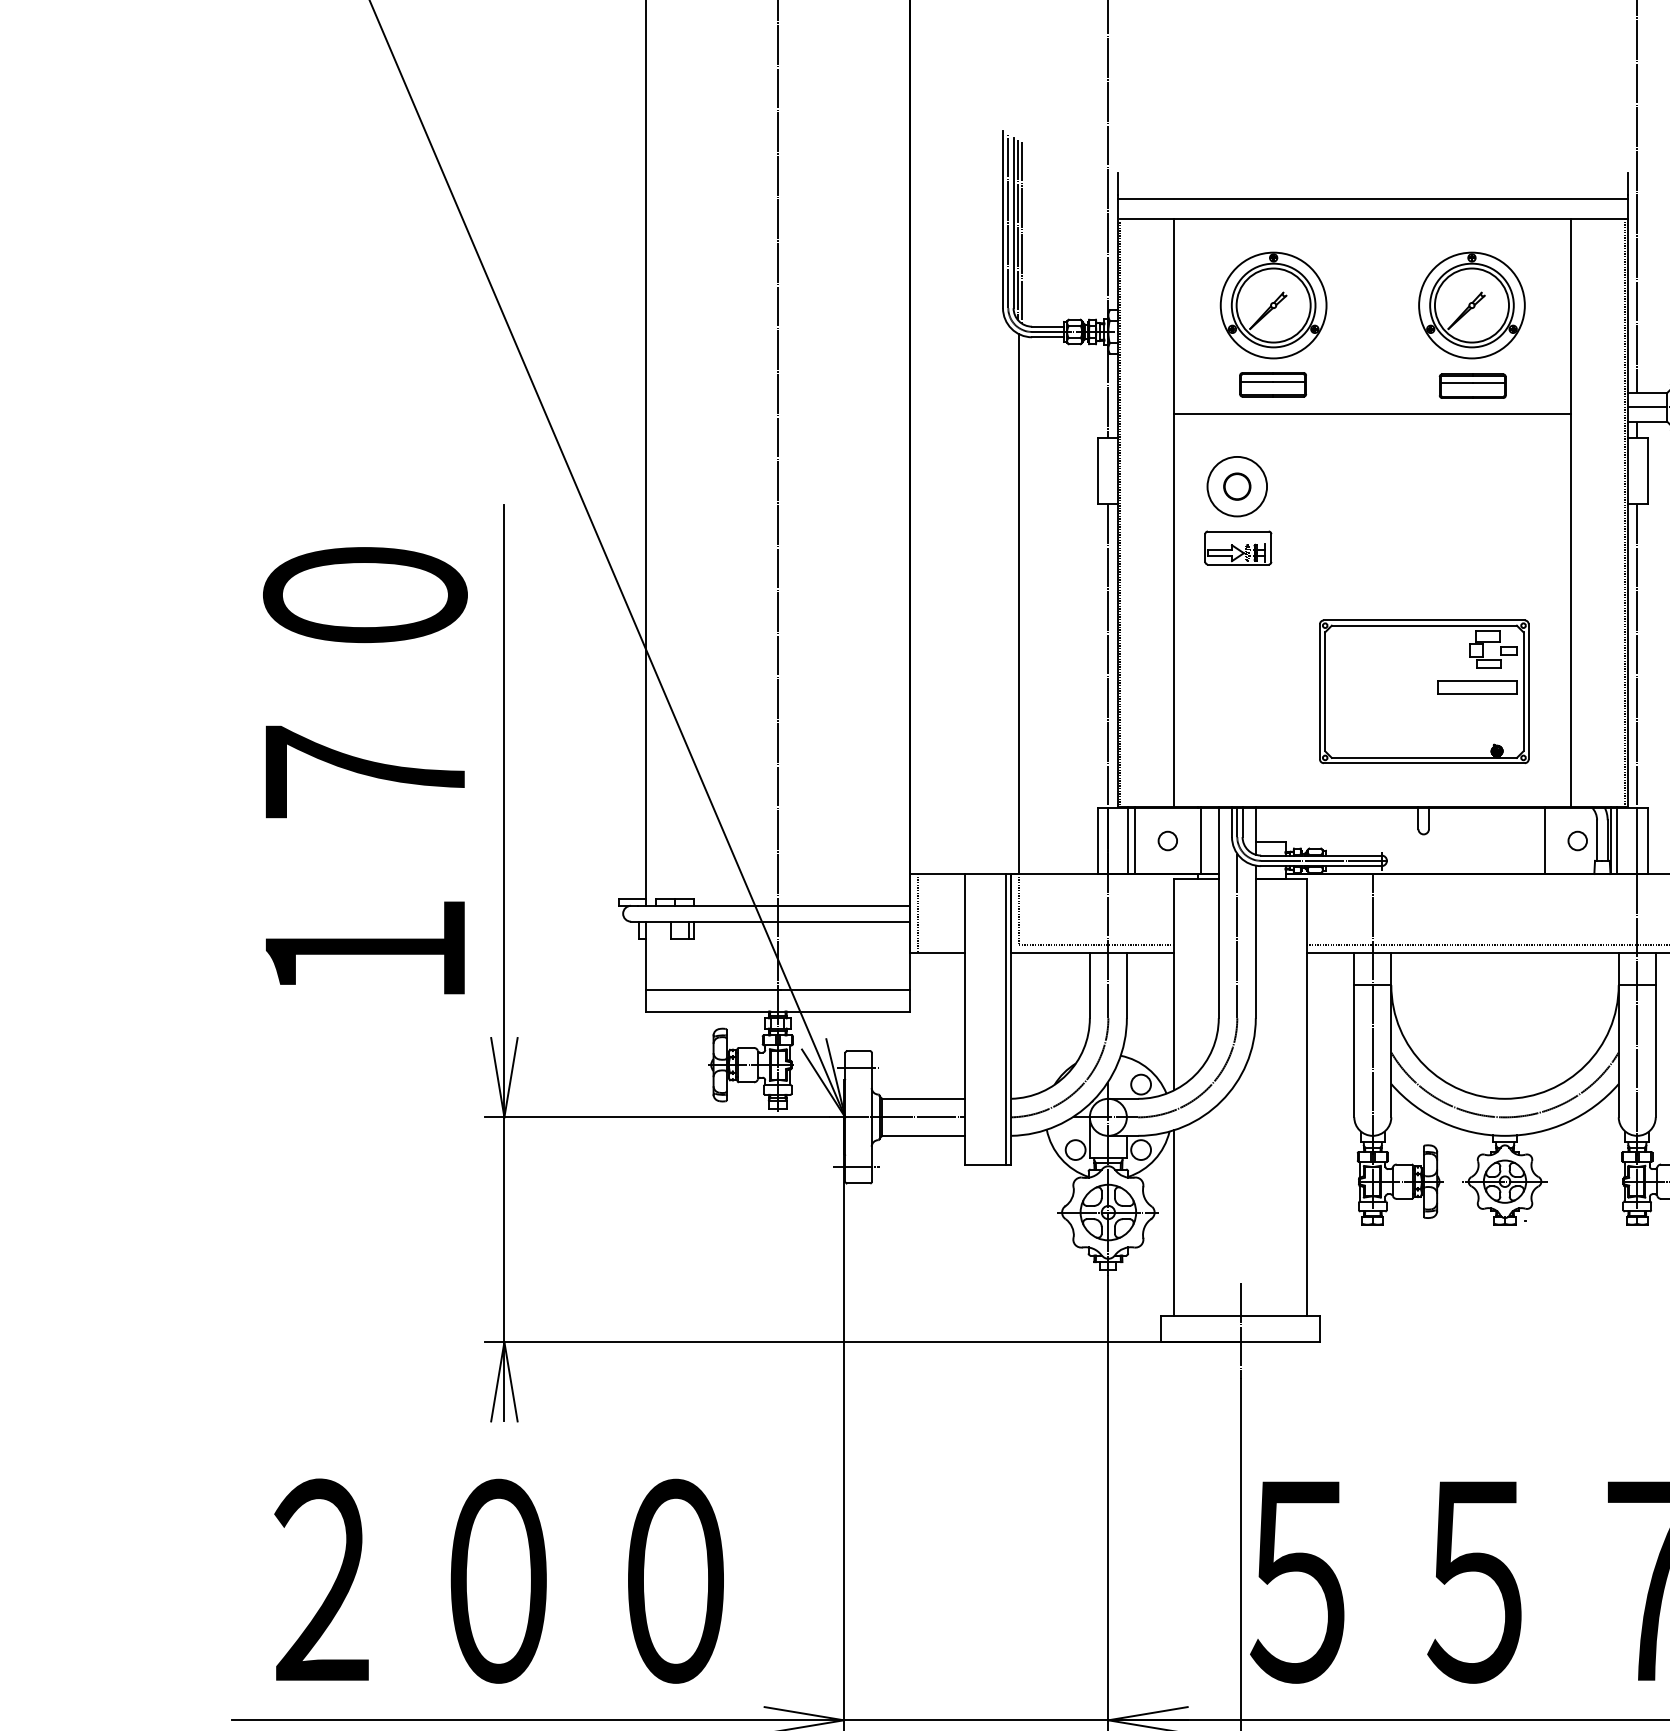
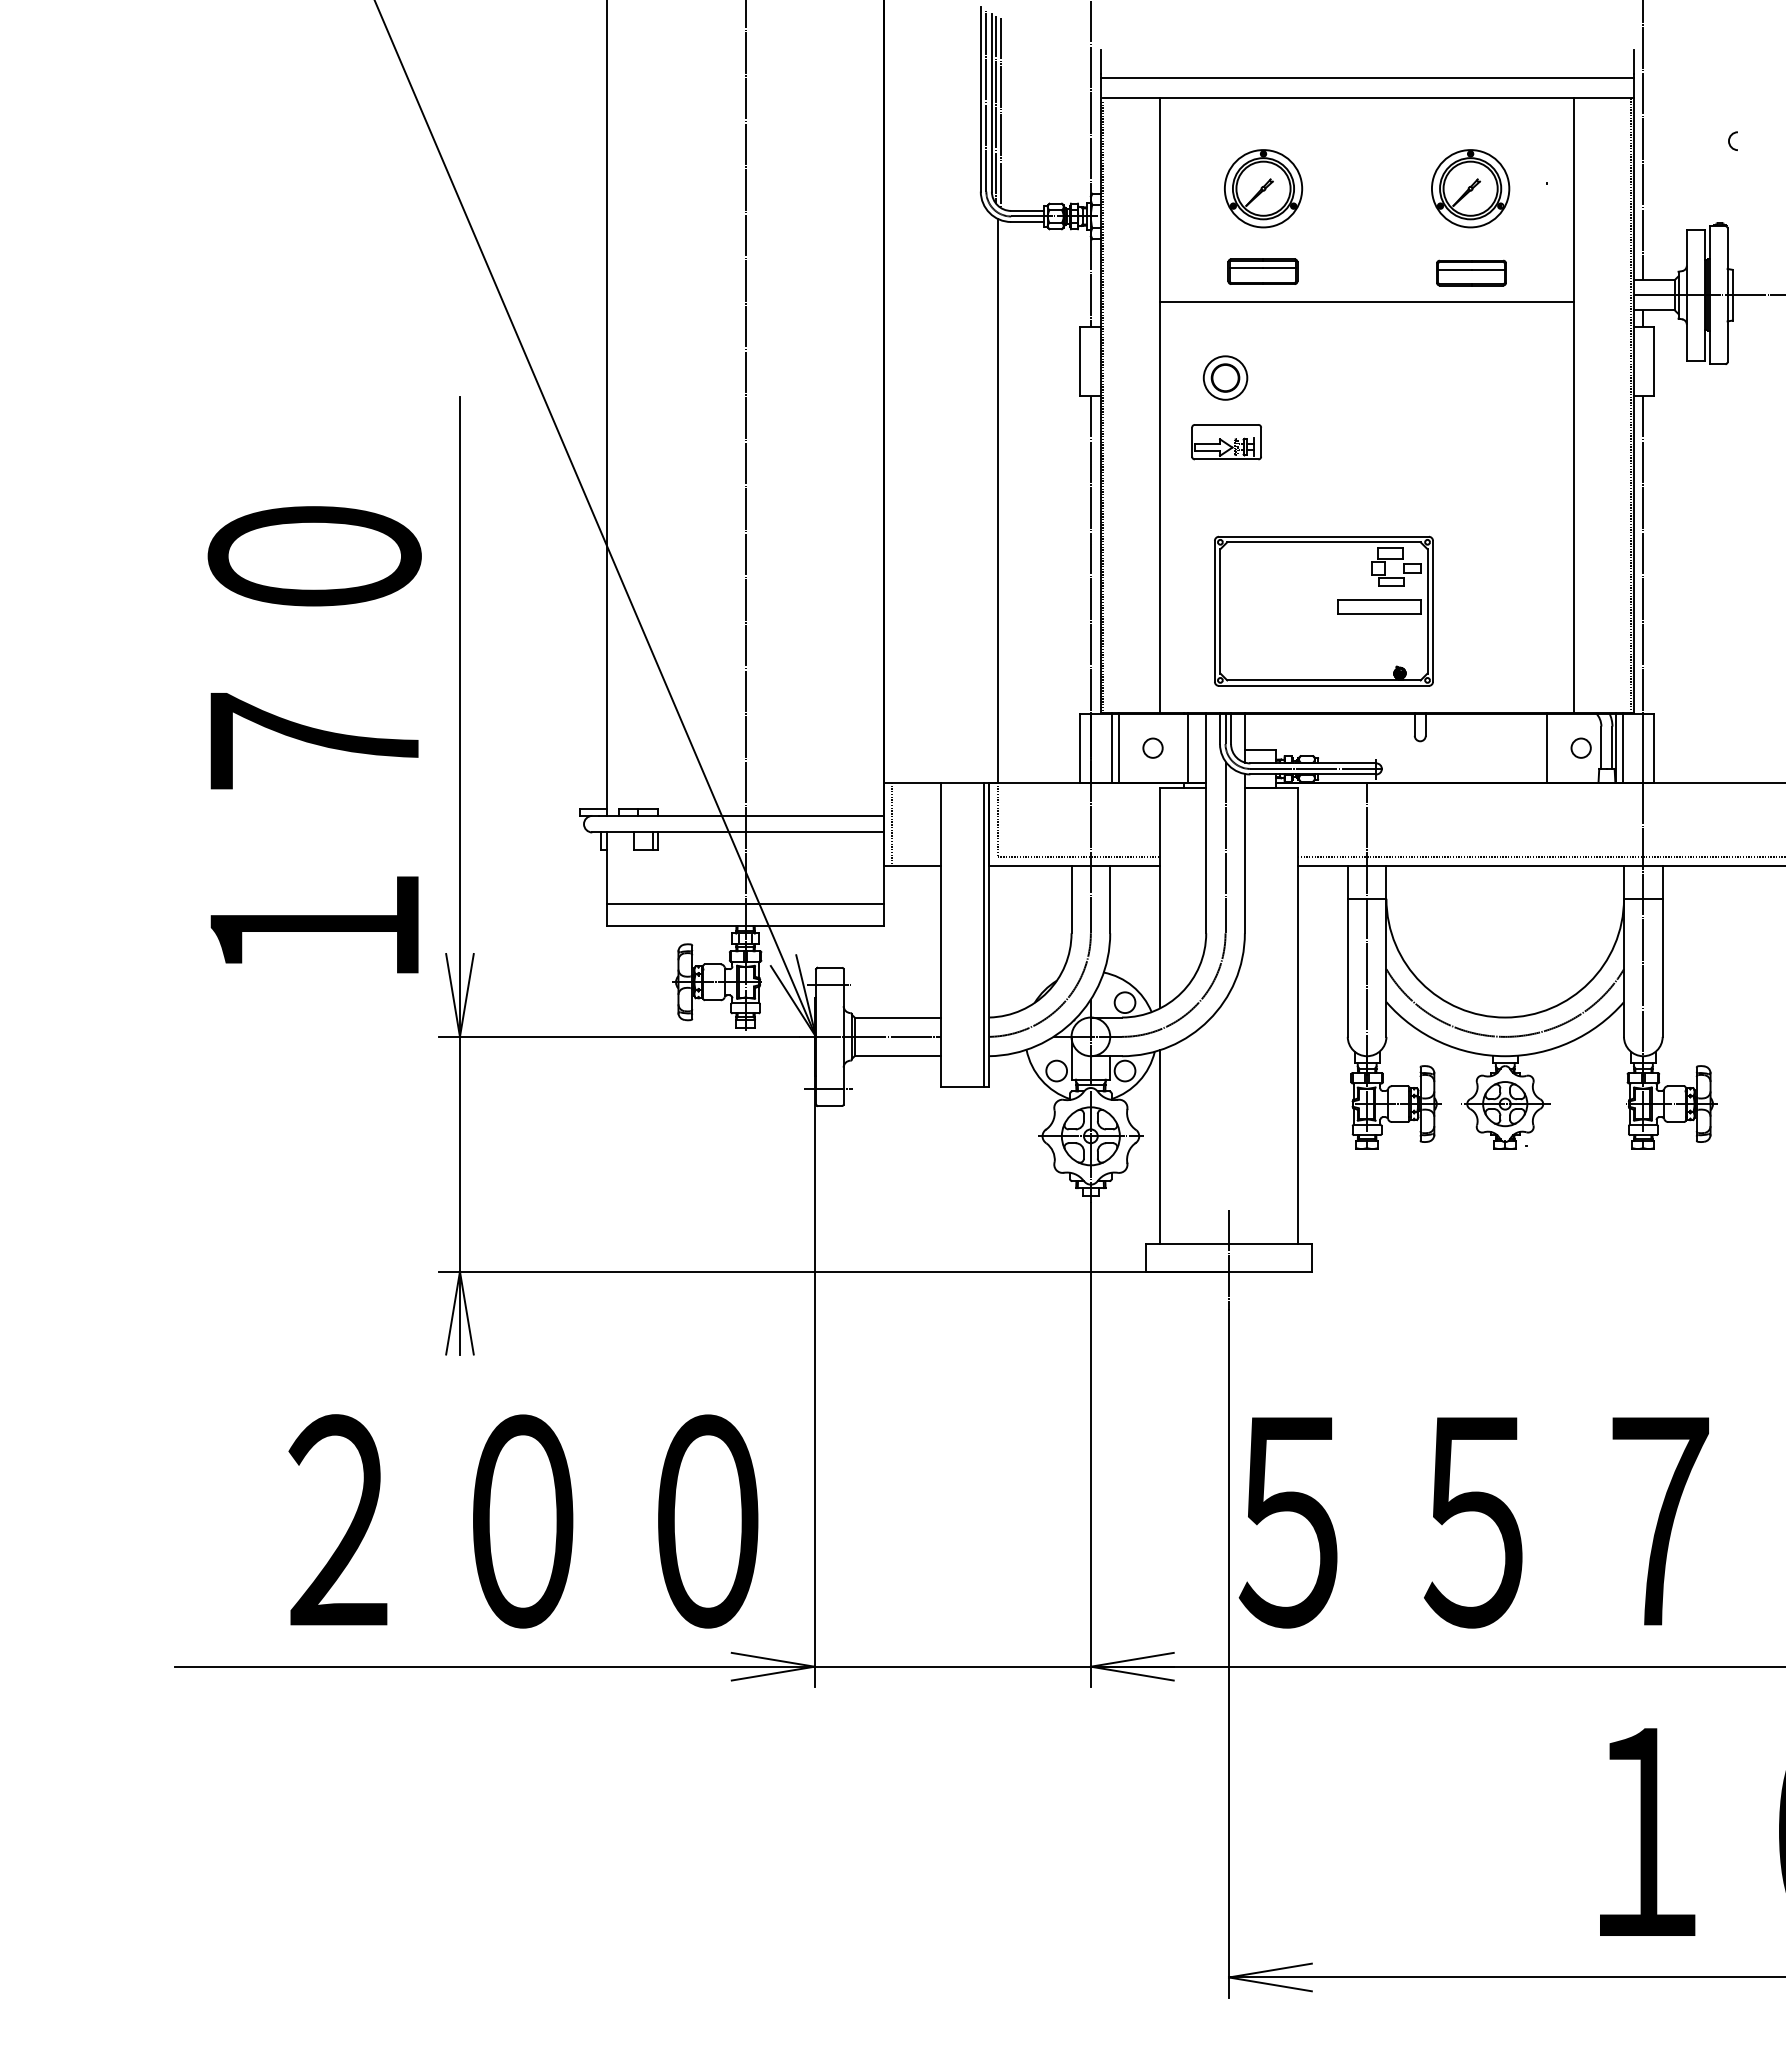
part: (1273, 305) -> (1263, 188), size x0.7
part: (1471, 305) -> (1470, 188), size x0.7
circle: (1237, 487) -> (1225, 378), size x0.7
part: (1423, 690) -> (1323, 610), moved
text: (365, 770) -> (314, 739), moved
text: (499, 1581) -> (523, 1521), moved

